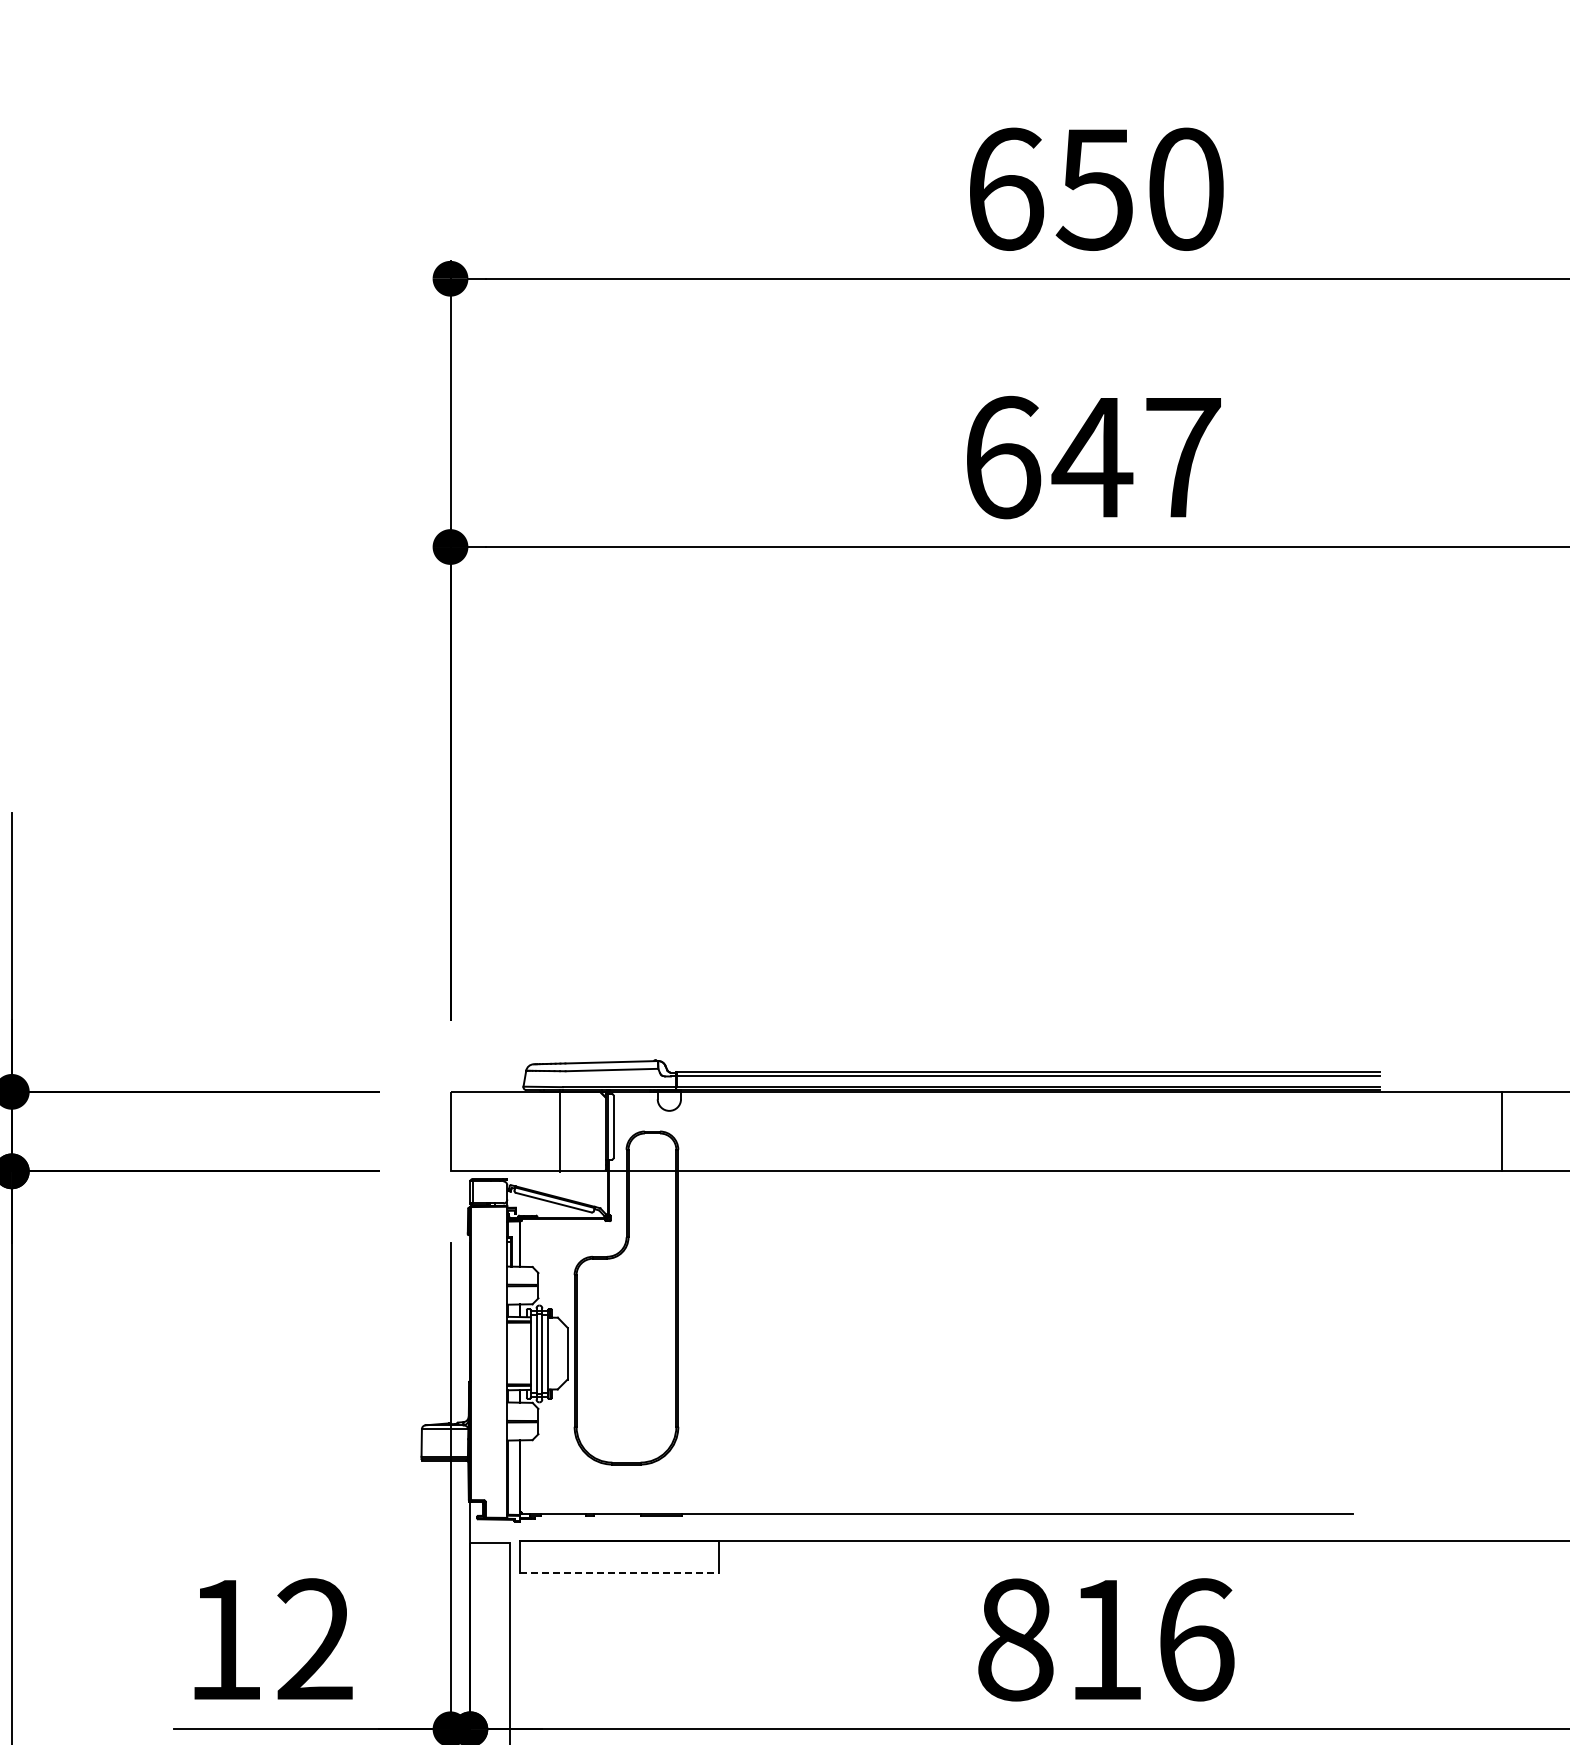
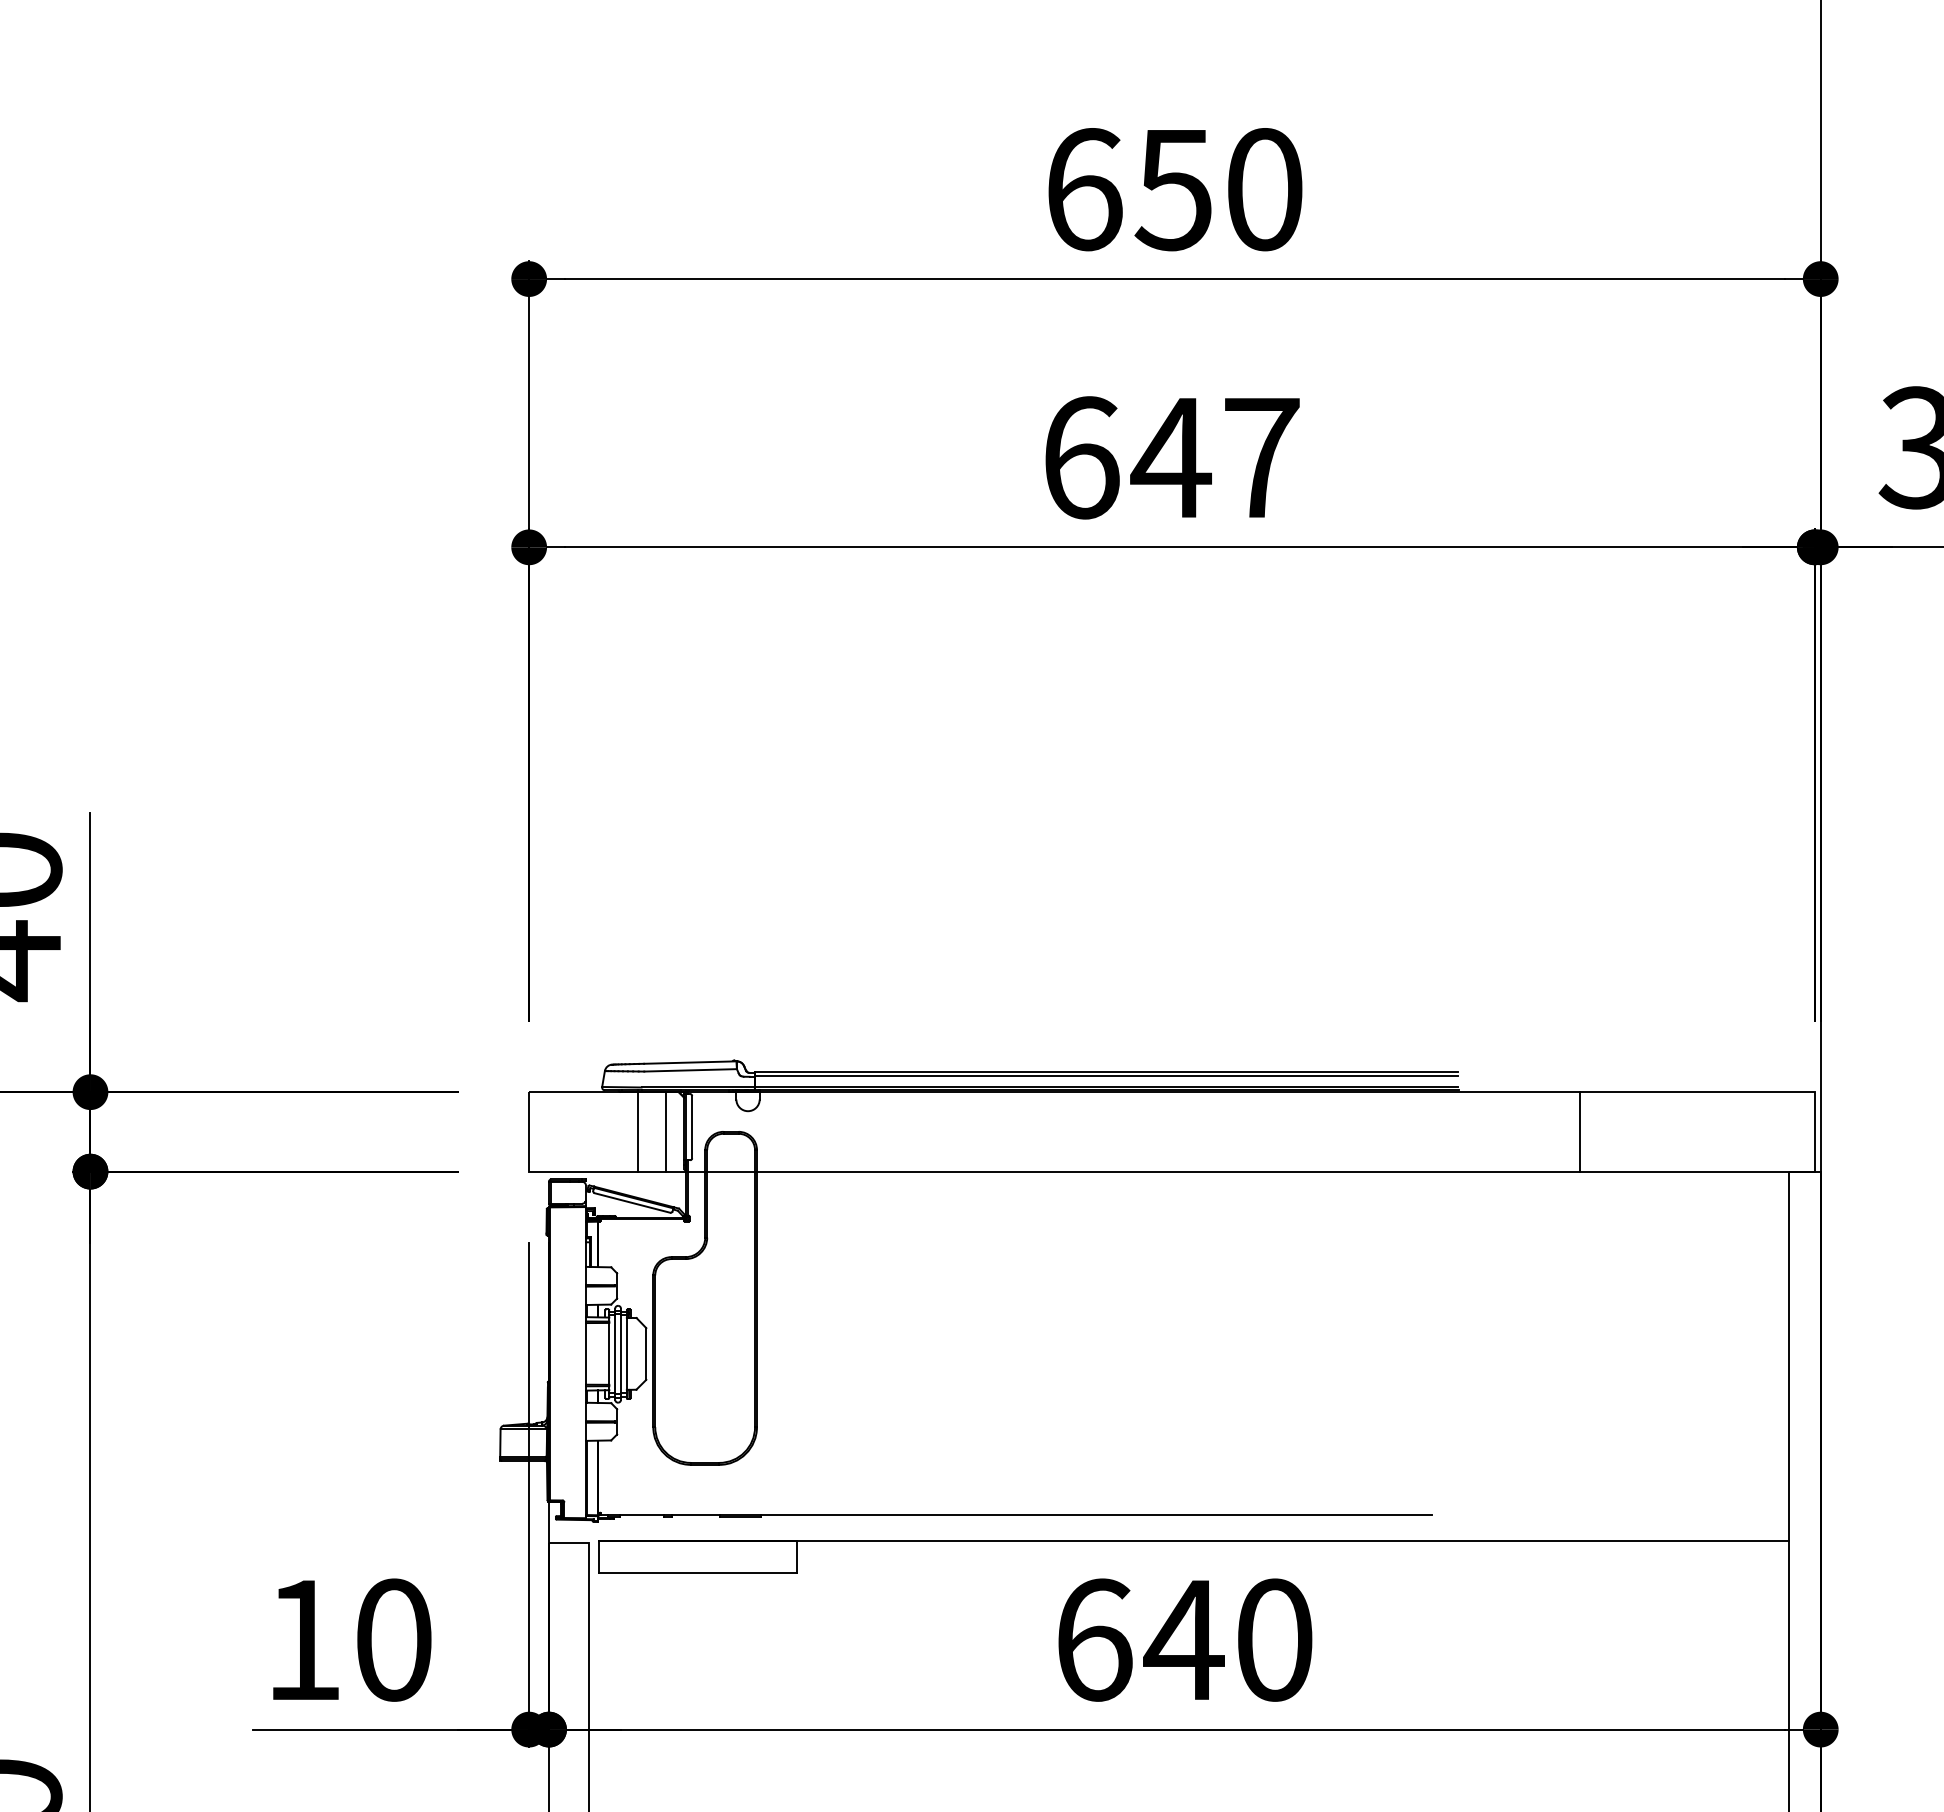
line: (587, 1131) -> (666, 1131), added
line: (619, 1573) -> (698, 1573), dashed -> solid
text: (314, 1639) -> (393, 1639), 12 -> 10
text: (1106, 1639) -> (1185, 1639), 816 -> 640

